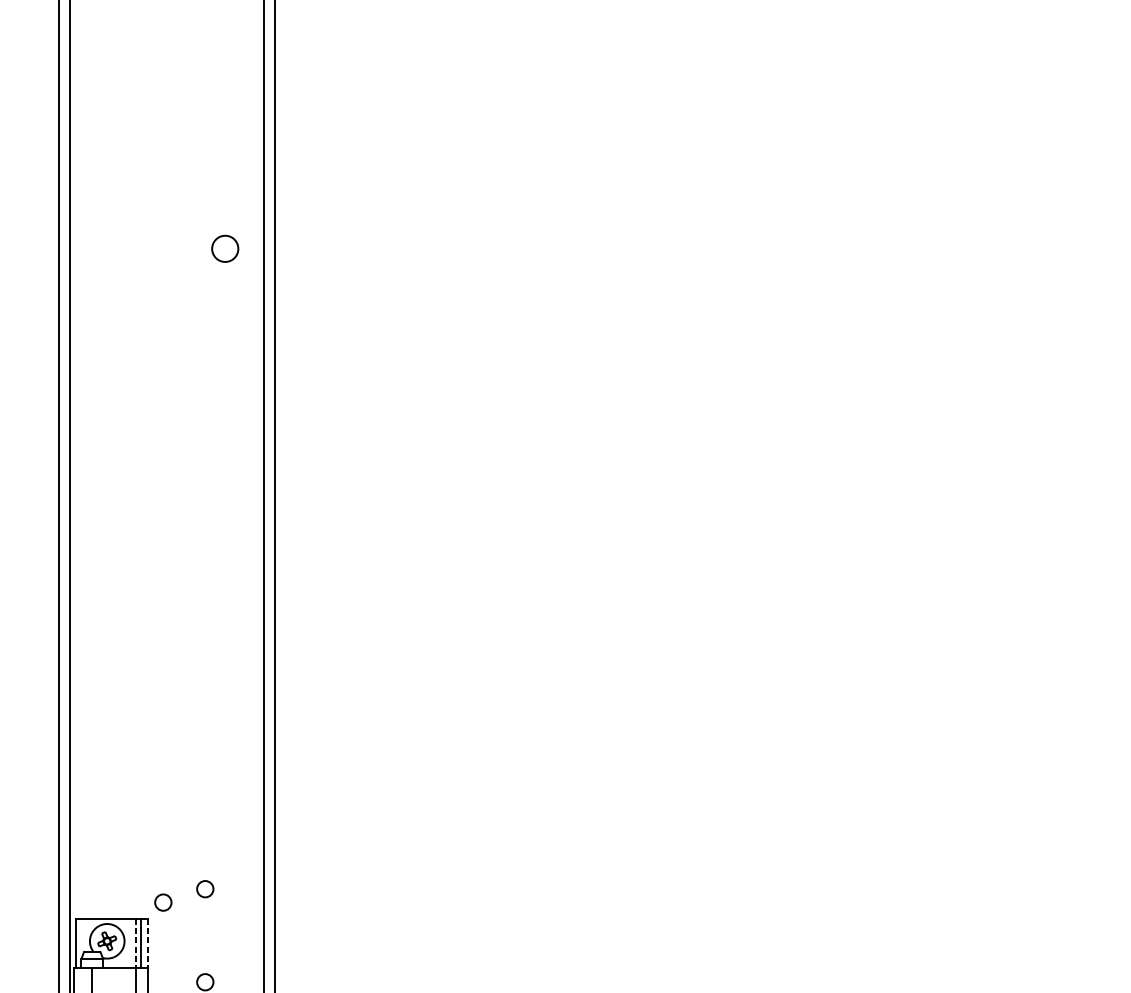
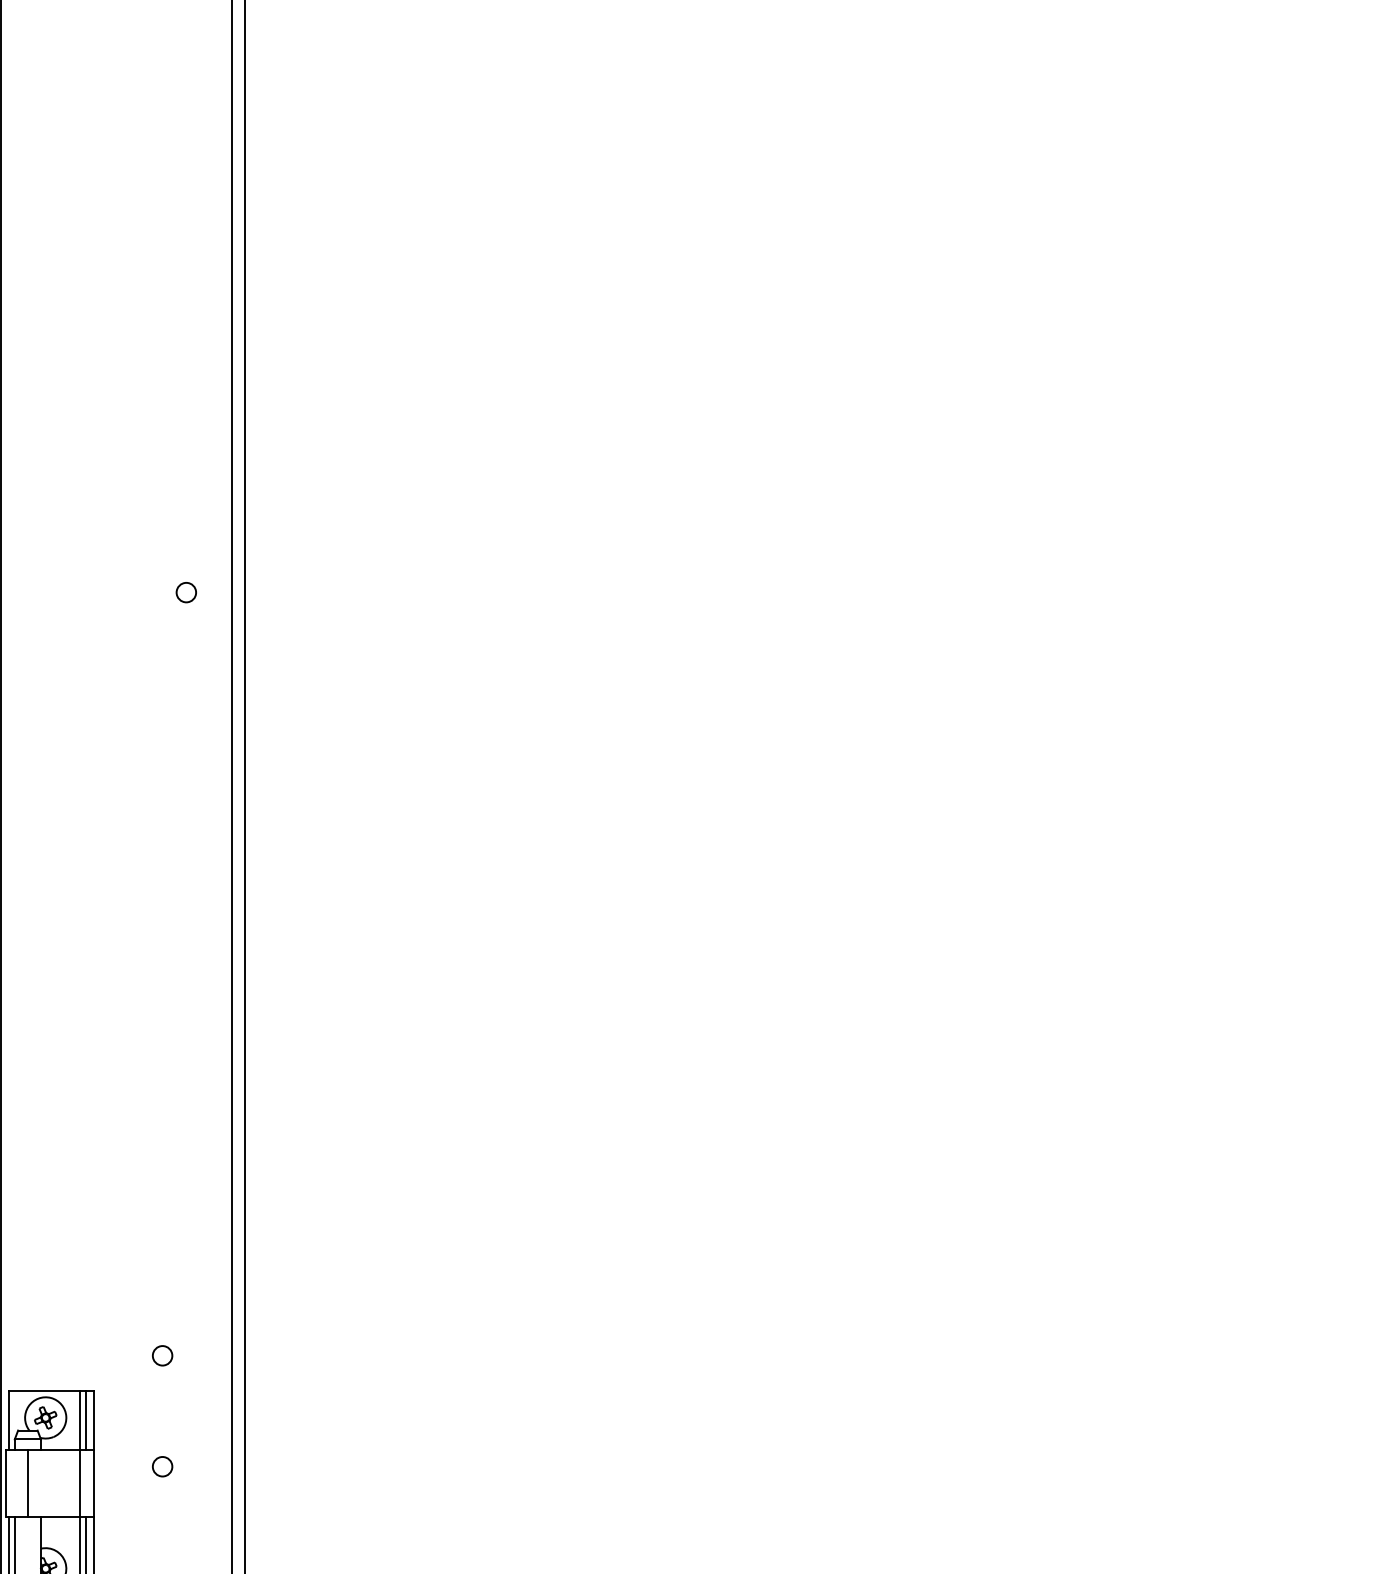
circle: (225, 248) -> (186, 592), size x0.62
circle: (163, 902) -> (112, 1371), removed
line: (135, 943) -> (79, 1420), dashed -> solid
line: (148, 943) -> (94, 1420), dashed -> solid

